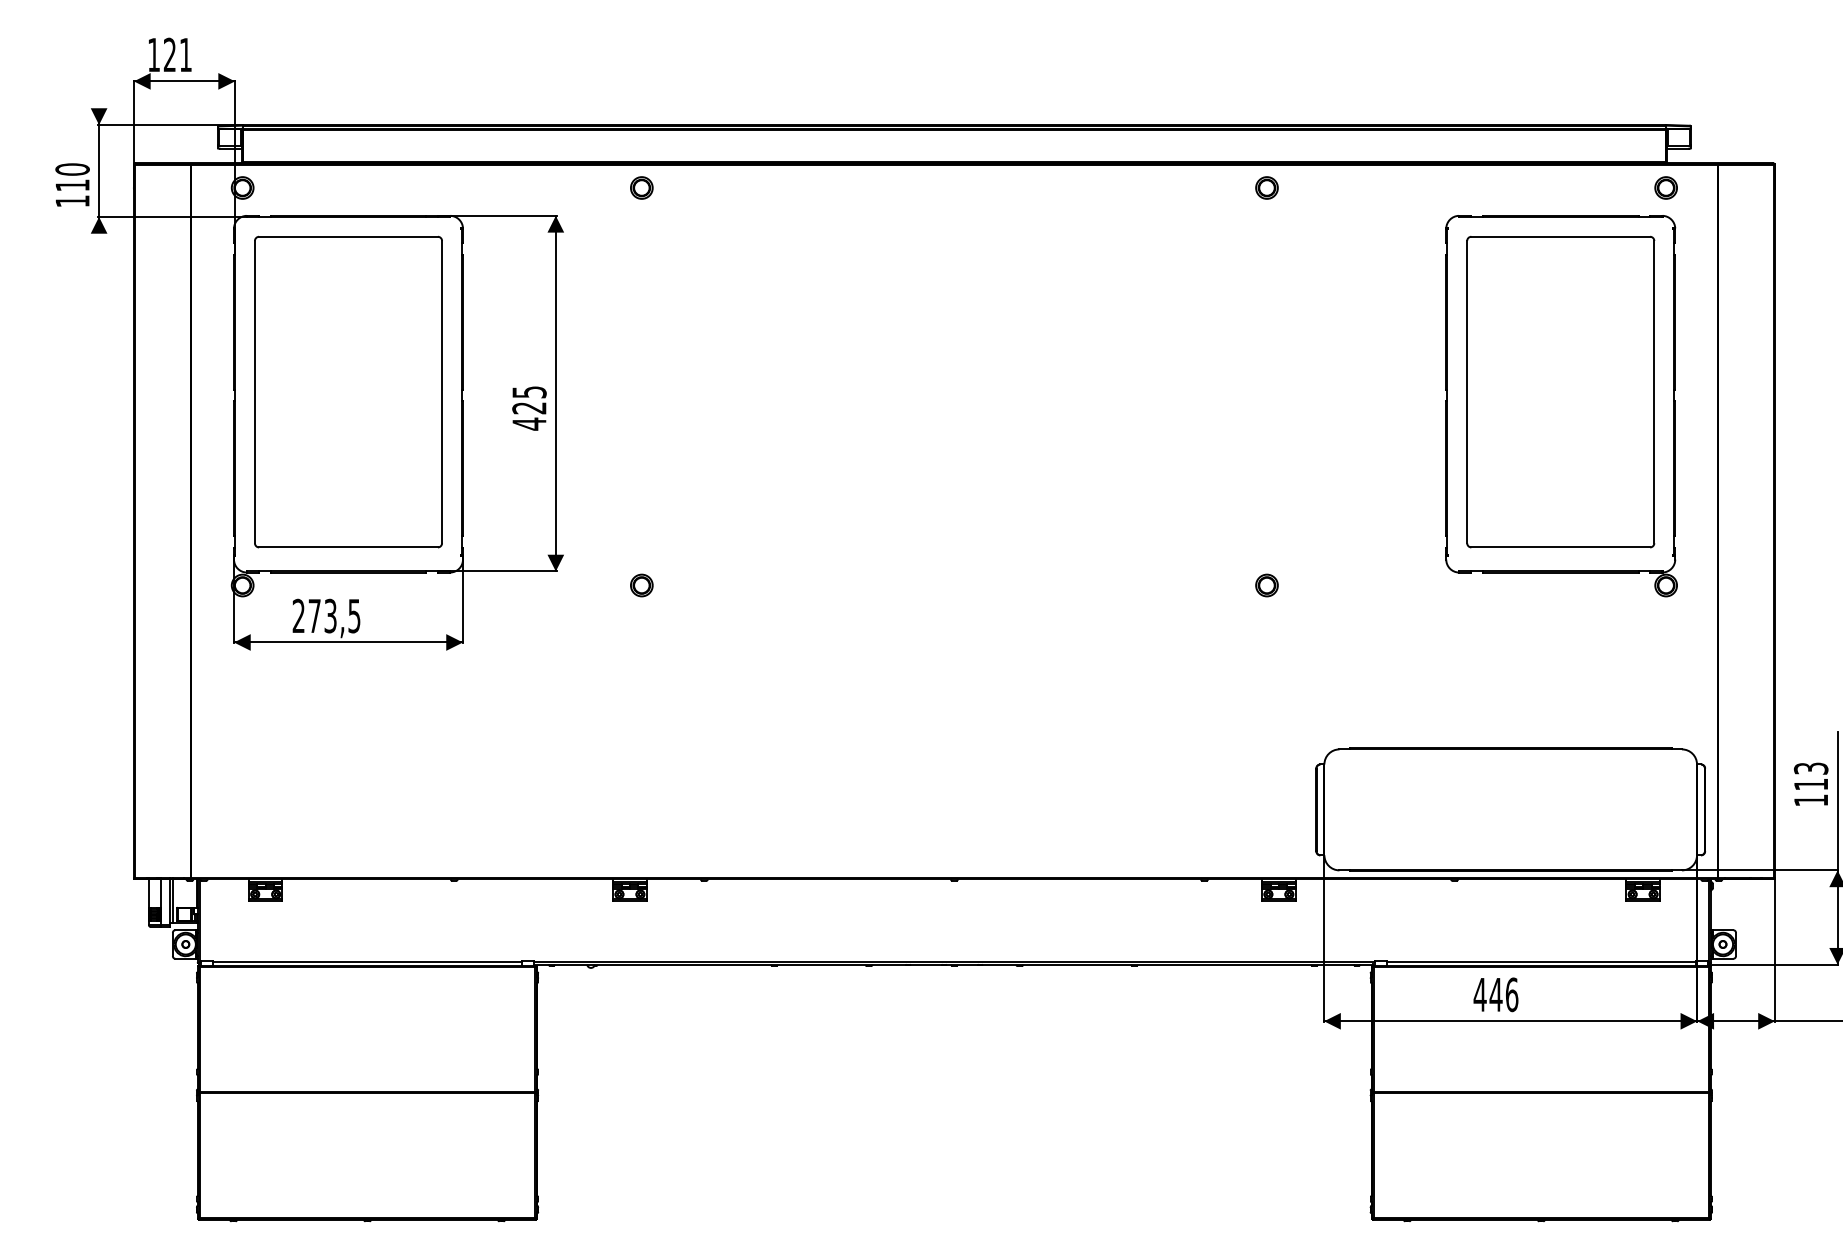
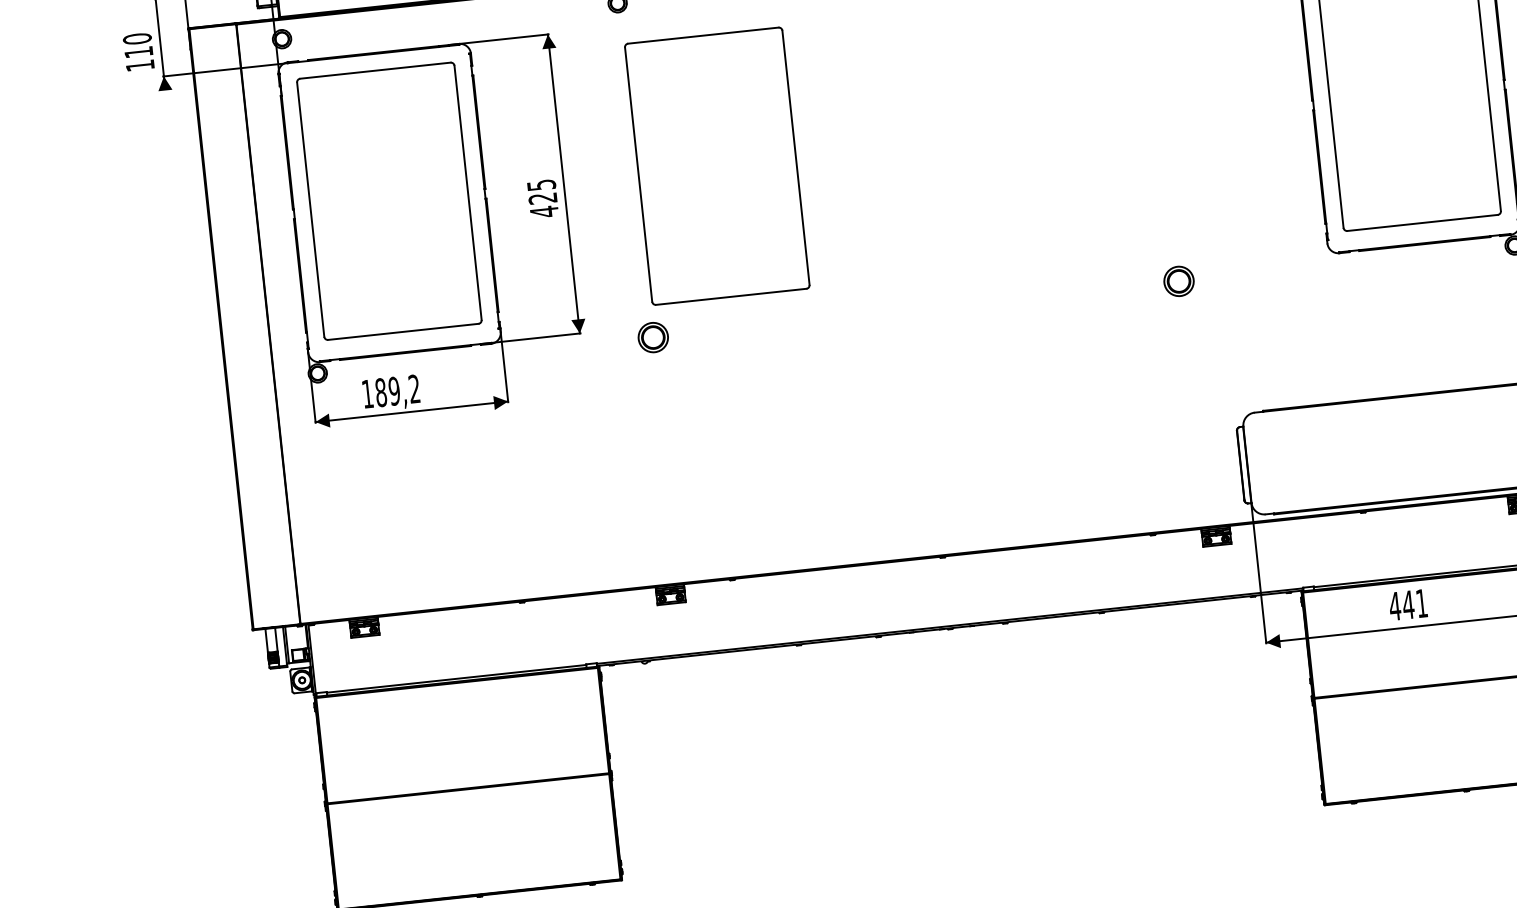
part: (738, 391) -> (717, 165), added
part: (641, 585) -> (653, 337), size x1.6
part: (1266, 585) -> (1178, 281), size x1.6
text: (326, 615) -> (390, 391), 273,5 -> 189,2
text: (1512, 994) -> (1422, 603), 446 -> 441

